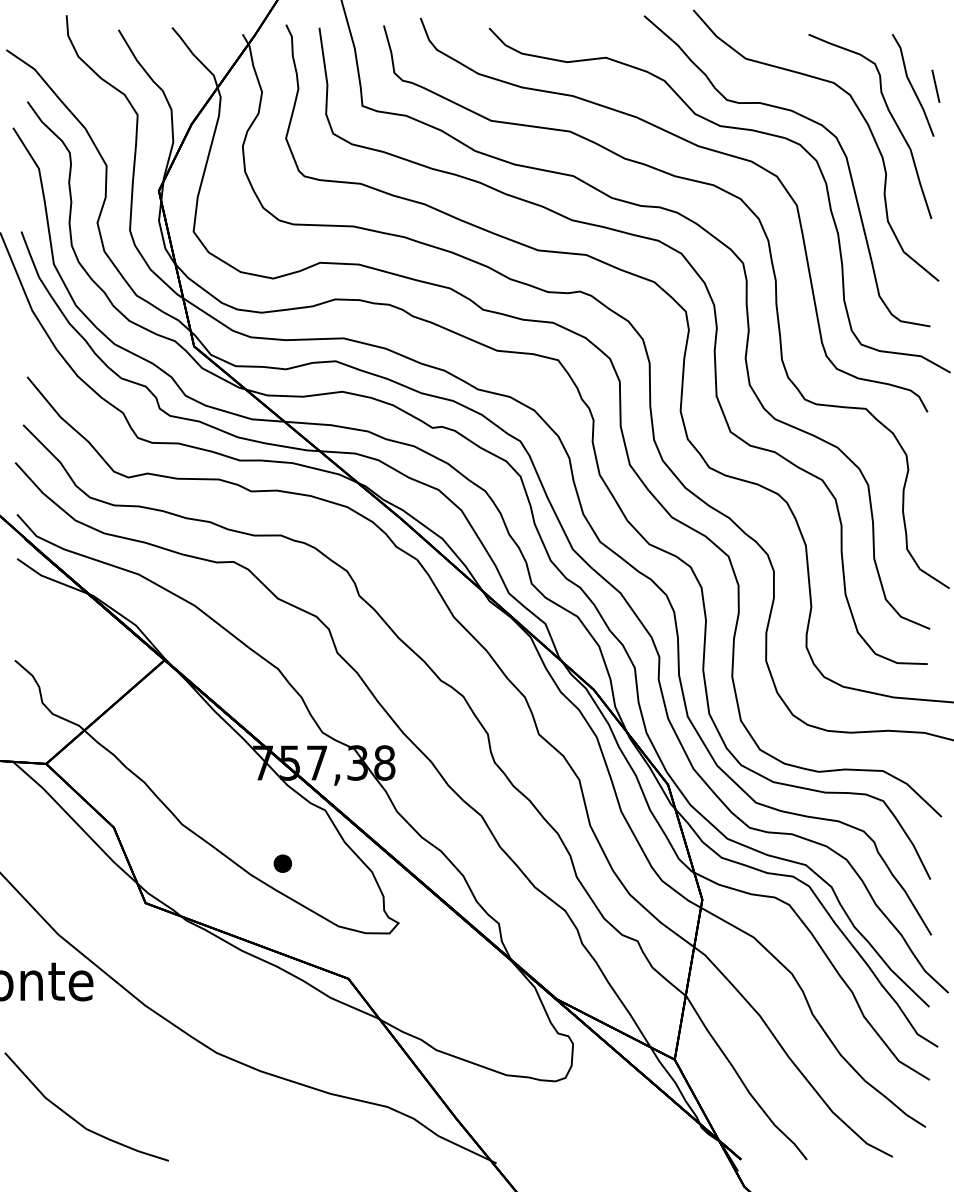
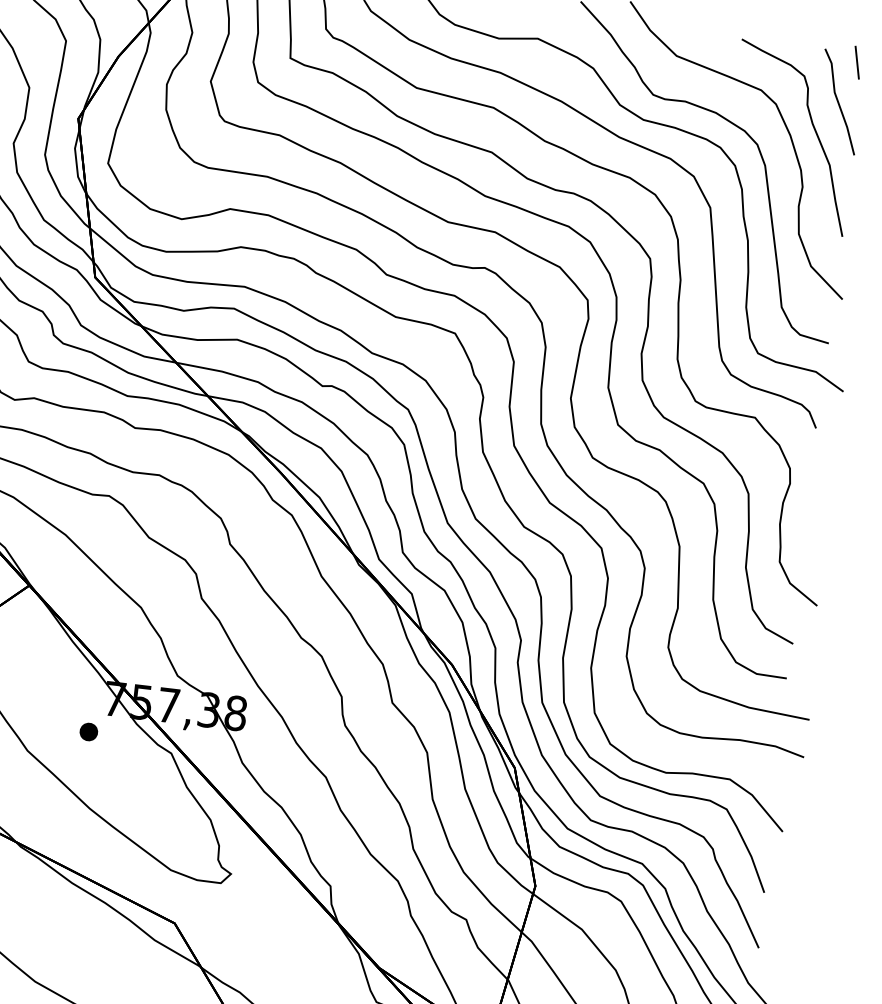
line: (935, 85) -> (856, 61), moved
part: (282, 863) -> (88, 731), moved

